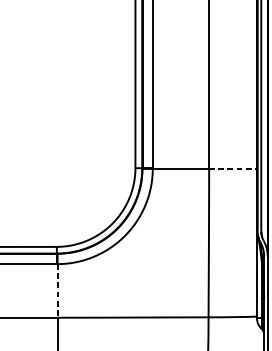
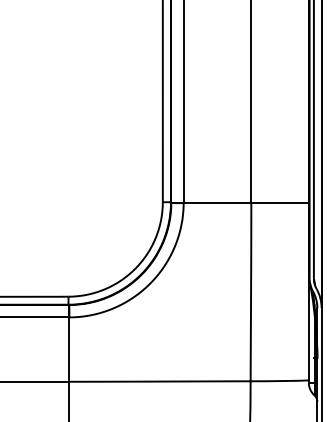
line: (233, 169) -> (280, 203), dashed -> solid
line: (57, 291) -> (69, 350), dashed -> solid

